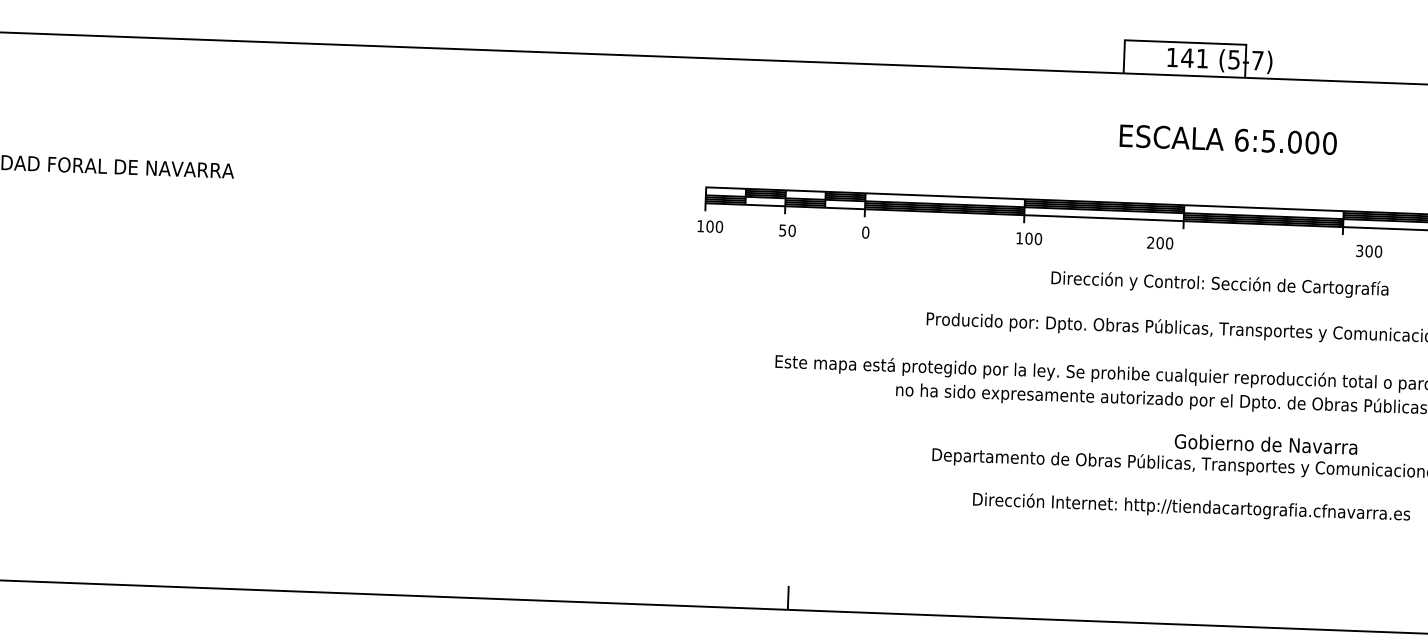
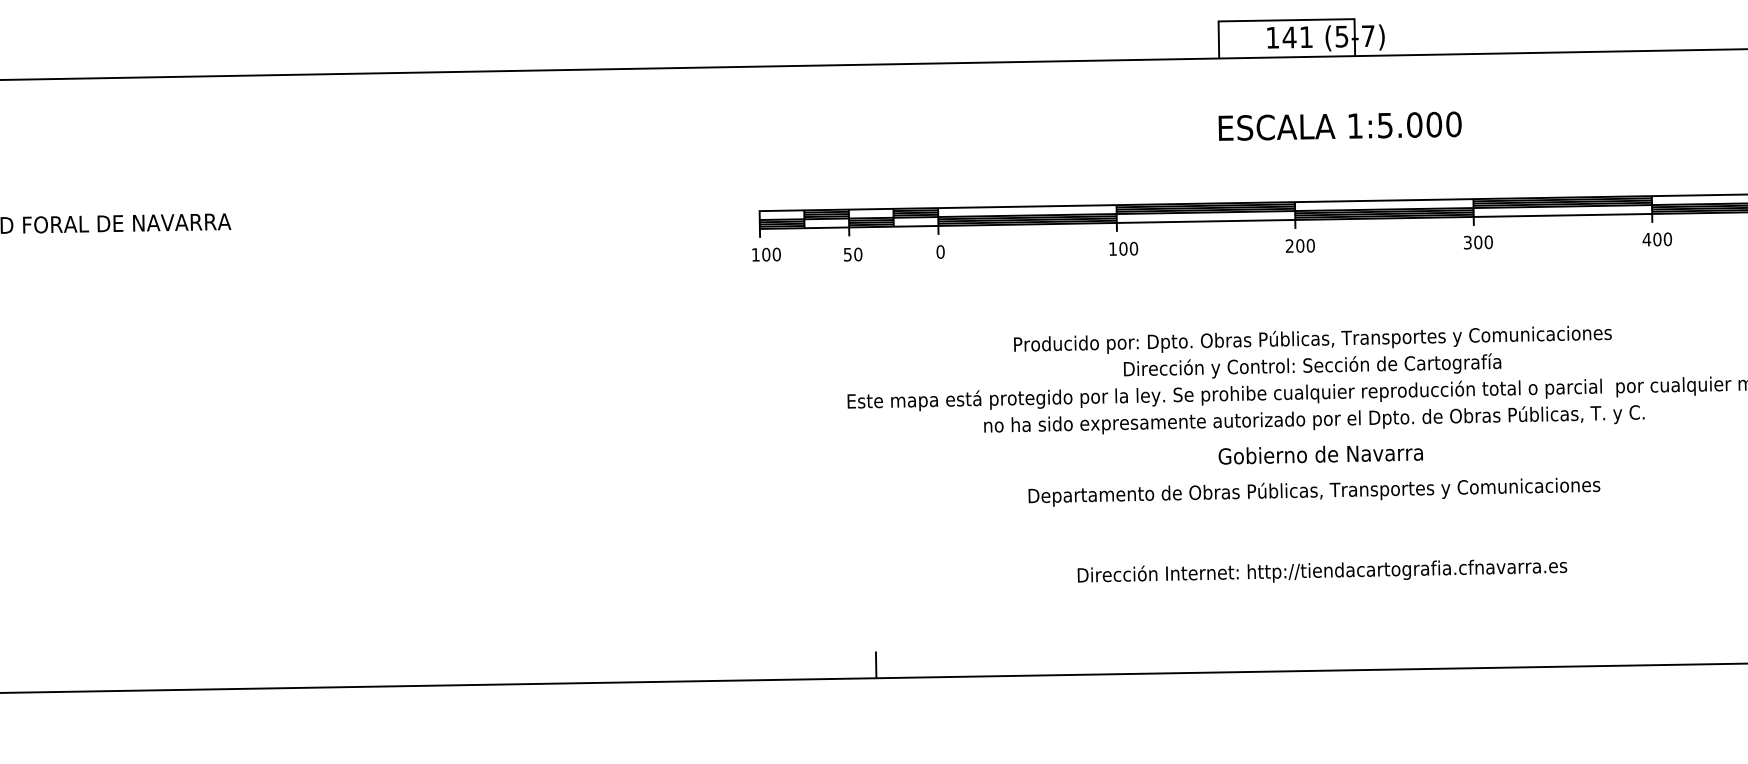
text: (1242, 139) -> (1355, 125), 6:5.000 -> 1:5.000
text: (1159, 242) -> (1299, 245), moved
text: (1369, 251) -> (1478, 242), moved
text: (1219, 283) -> (1312, 365), moved
text: (1265, 444) -> (1320, 454), moved
text: (1191, 506) -> (1322, 570), moved

